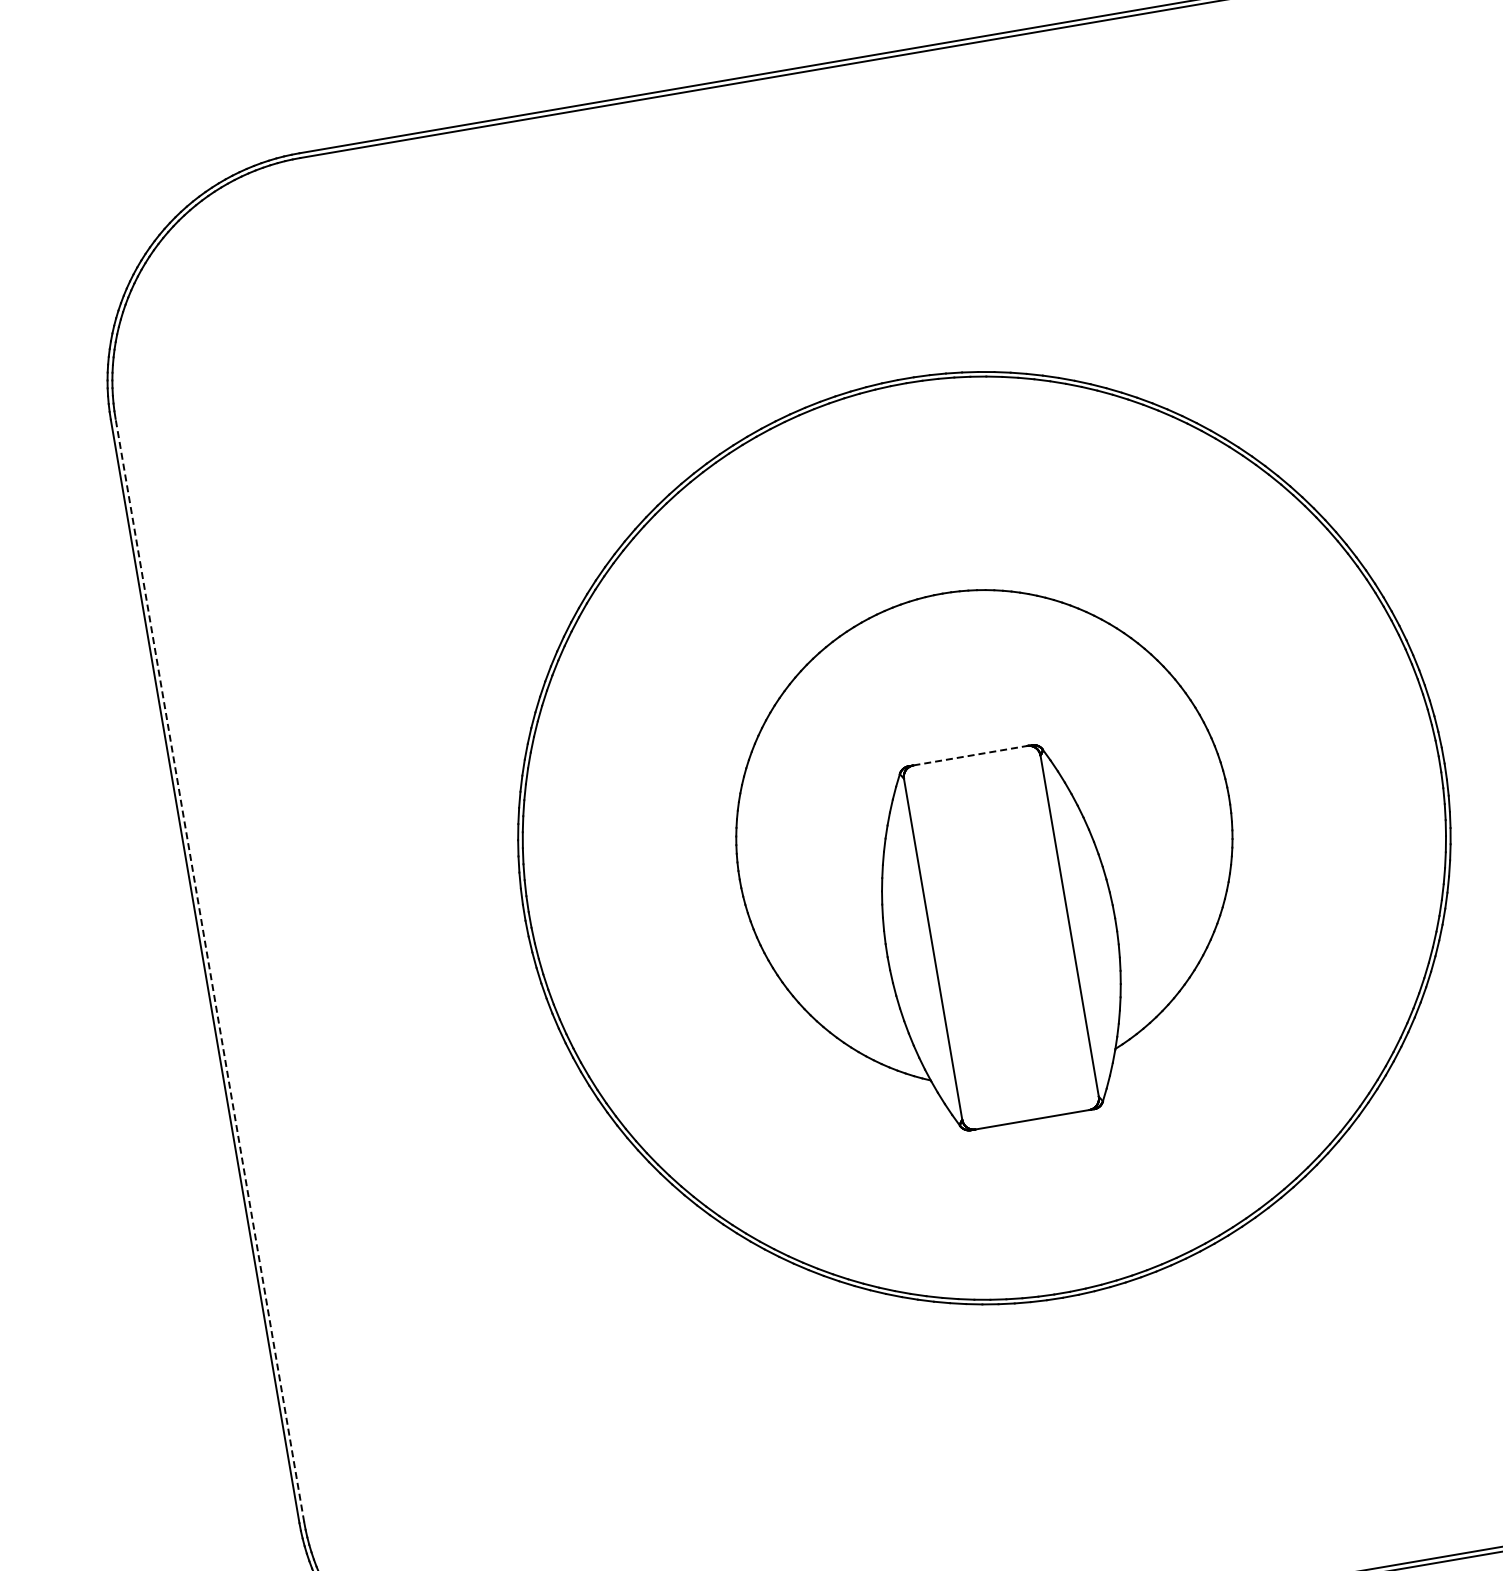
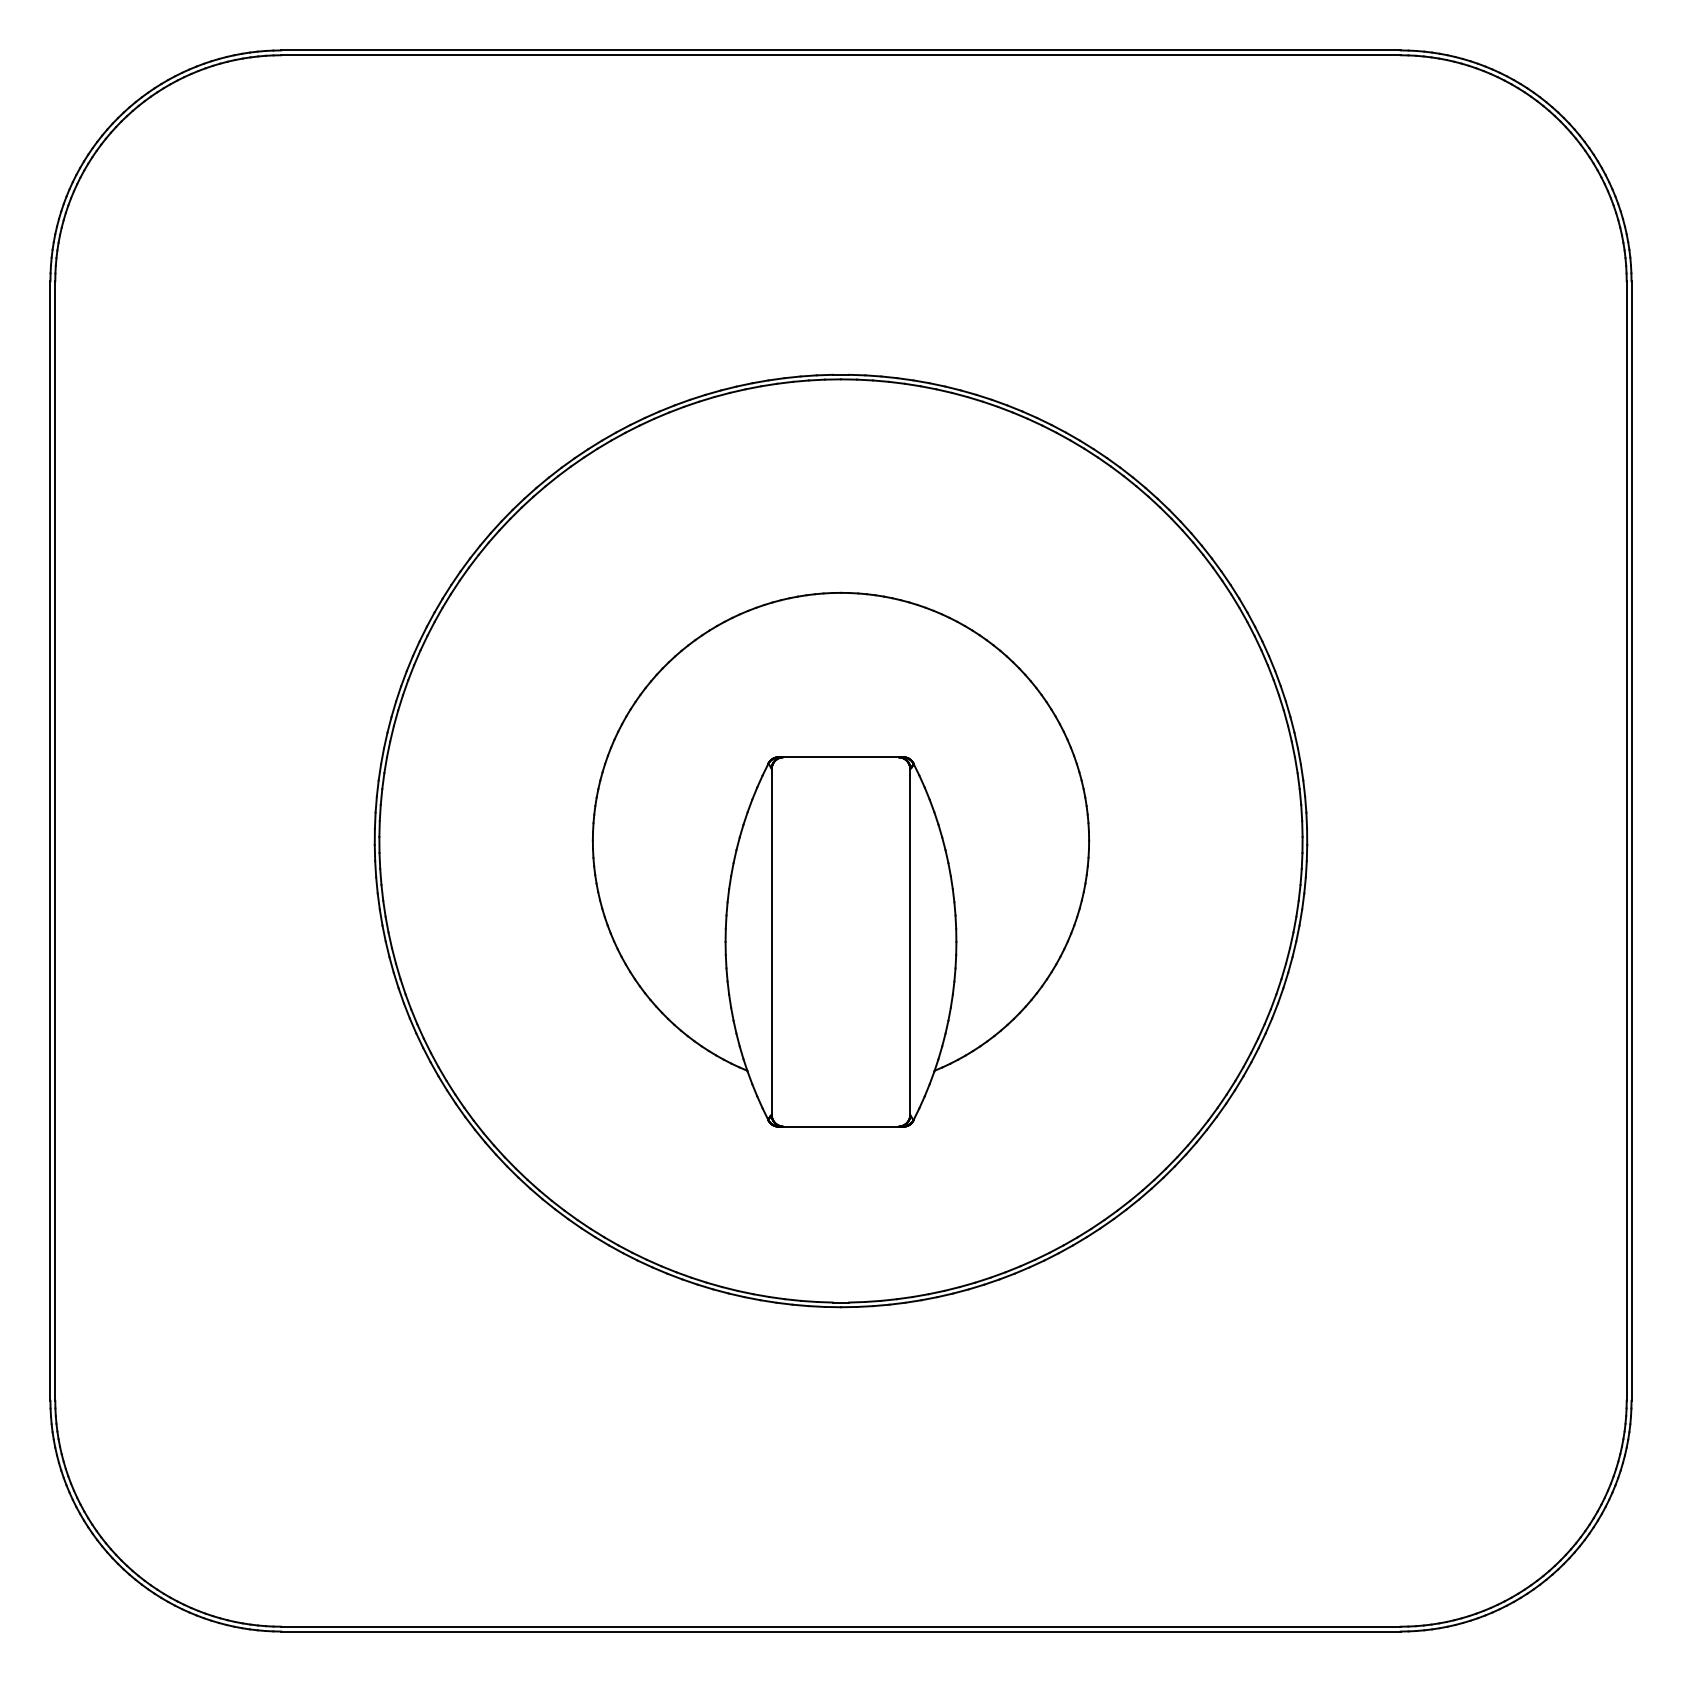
line: (969, 755) -> (840, 757), dashed -> solid
line: (210, 971) -> (55, 841), dashed -> solid

